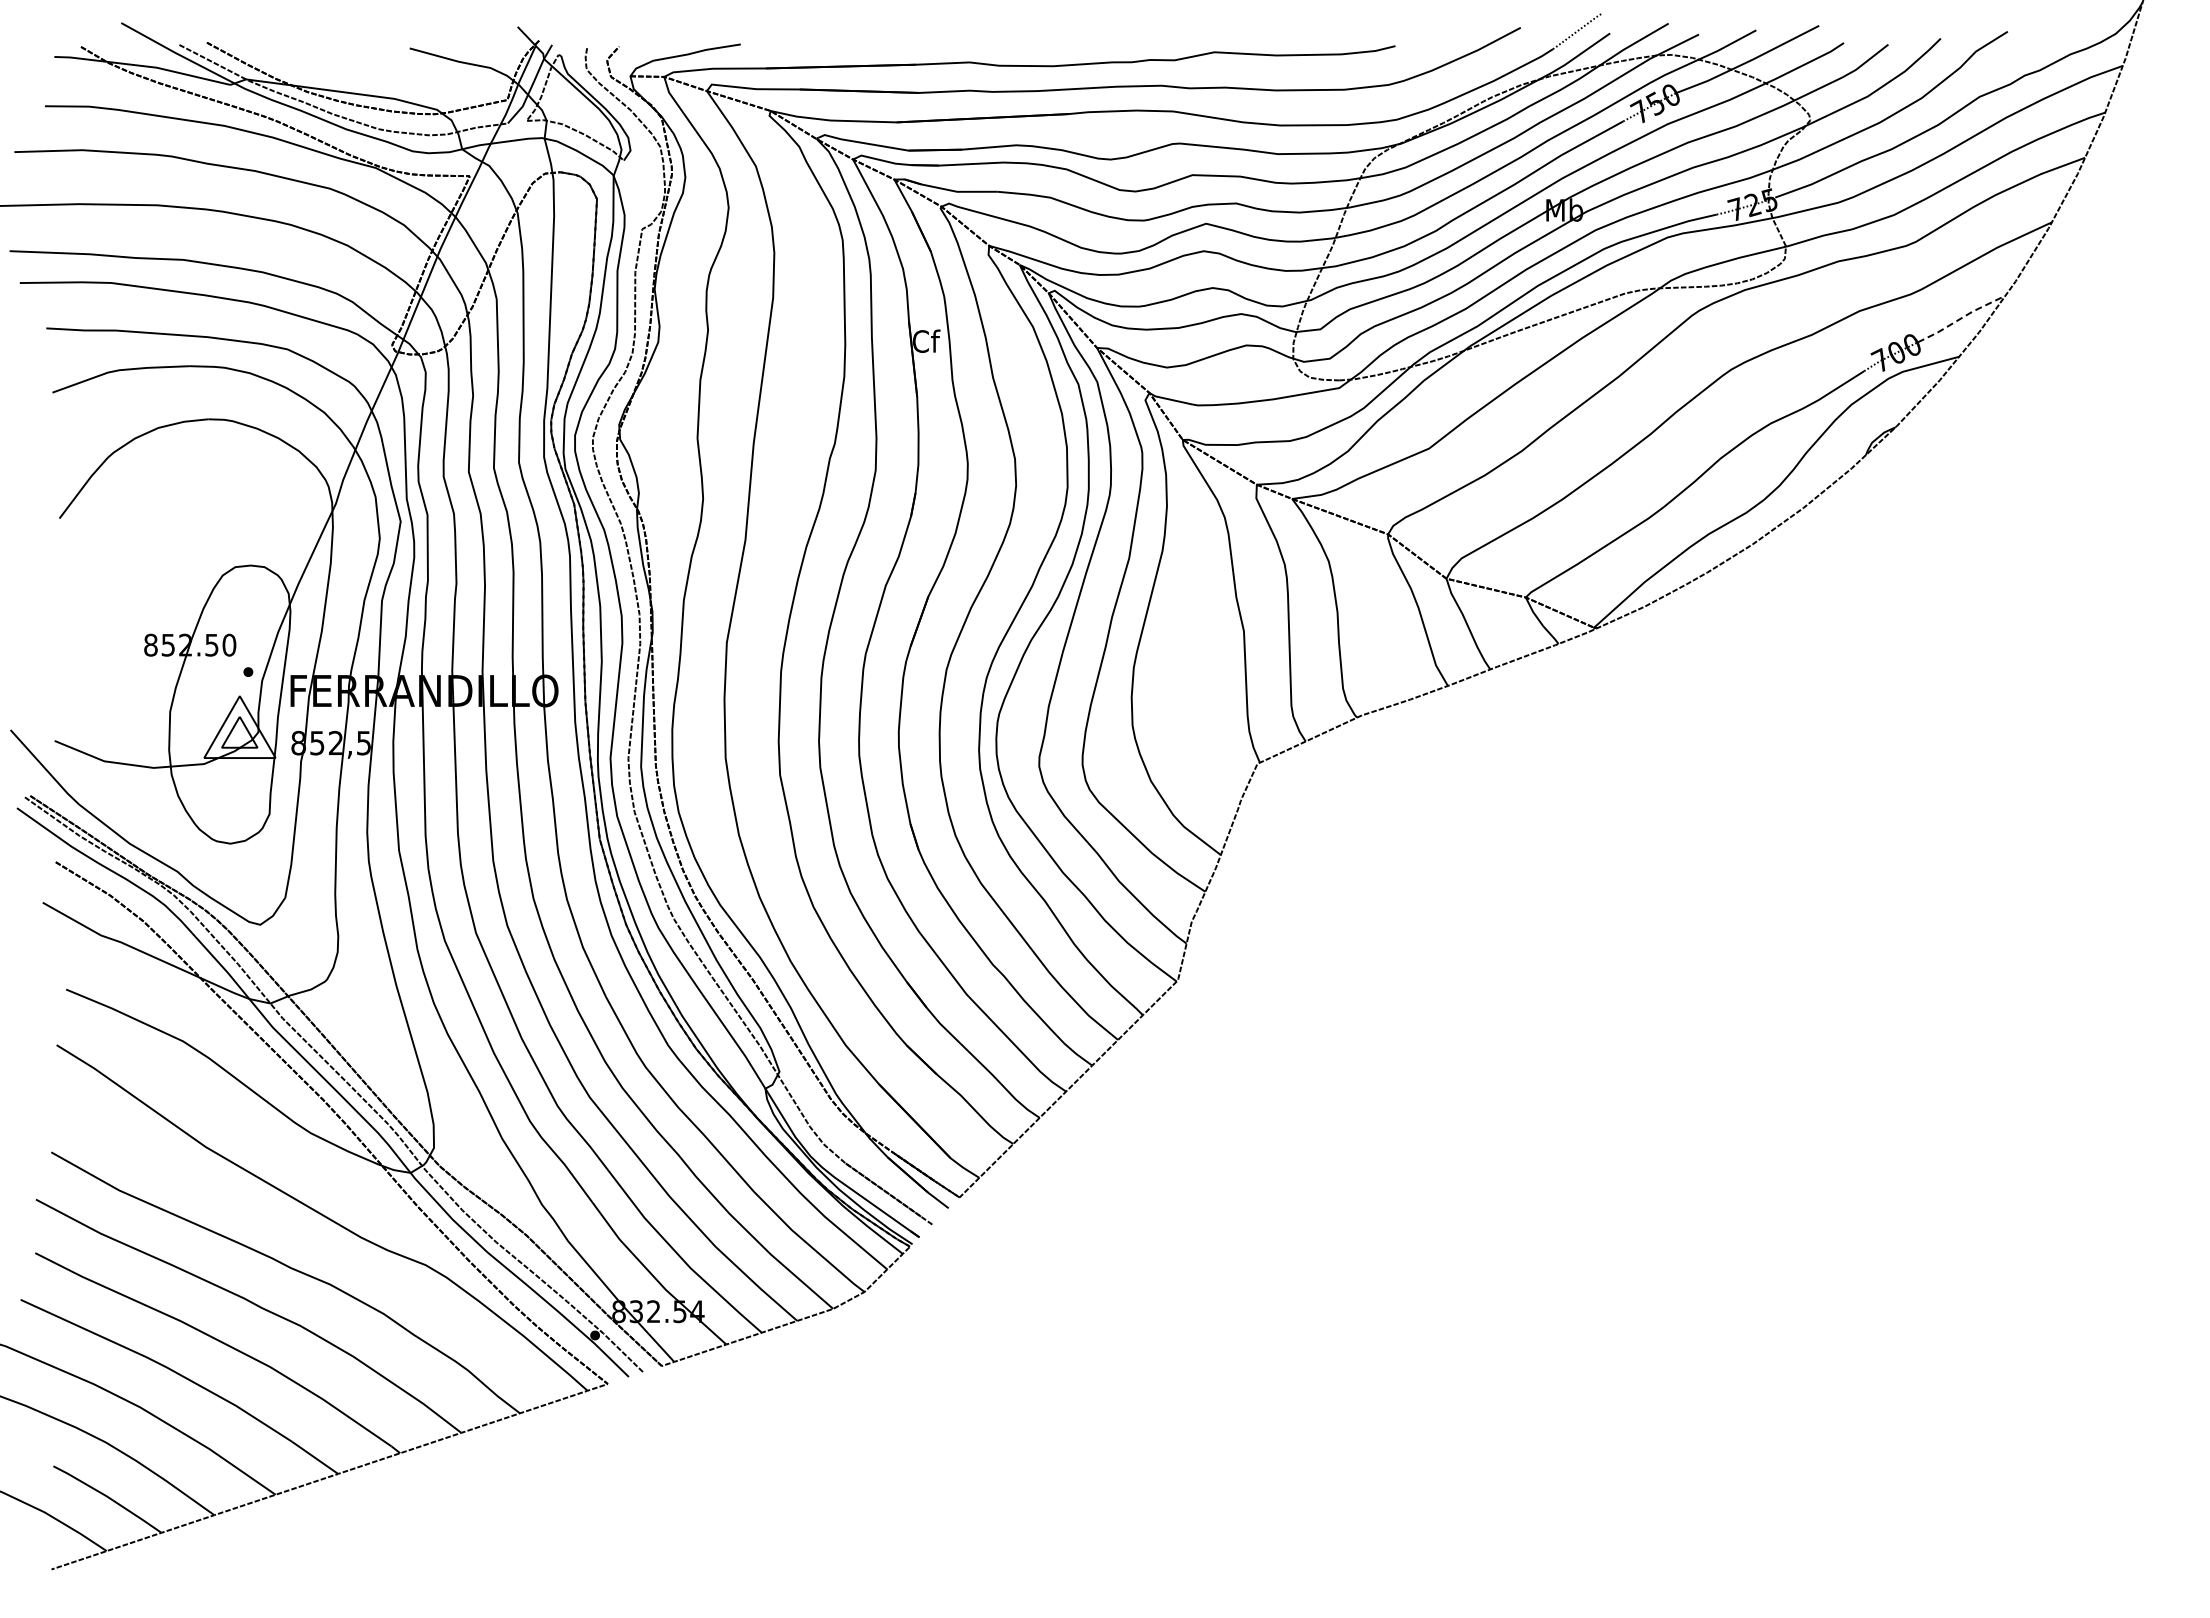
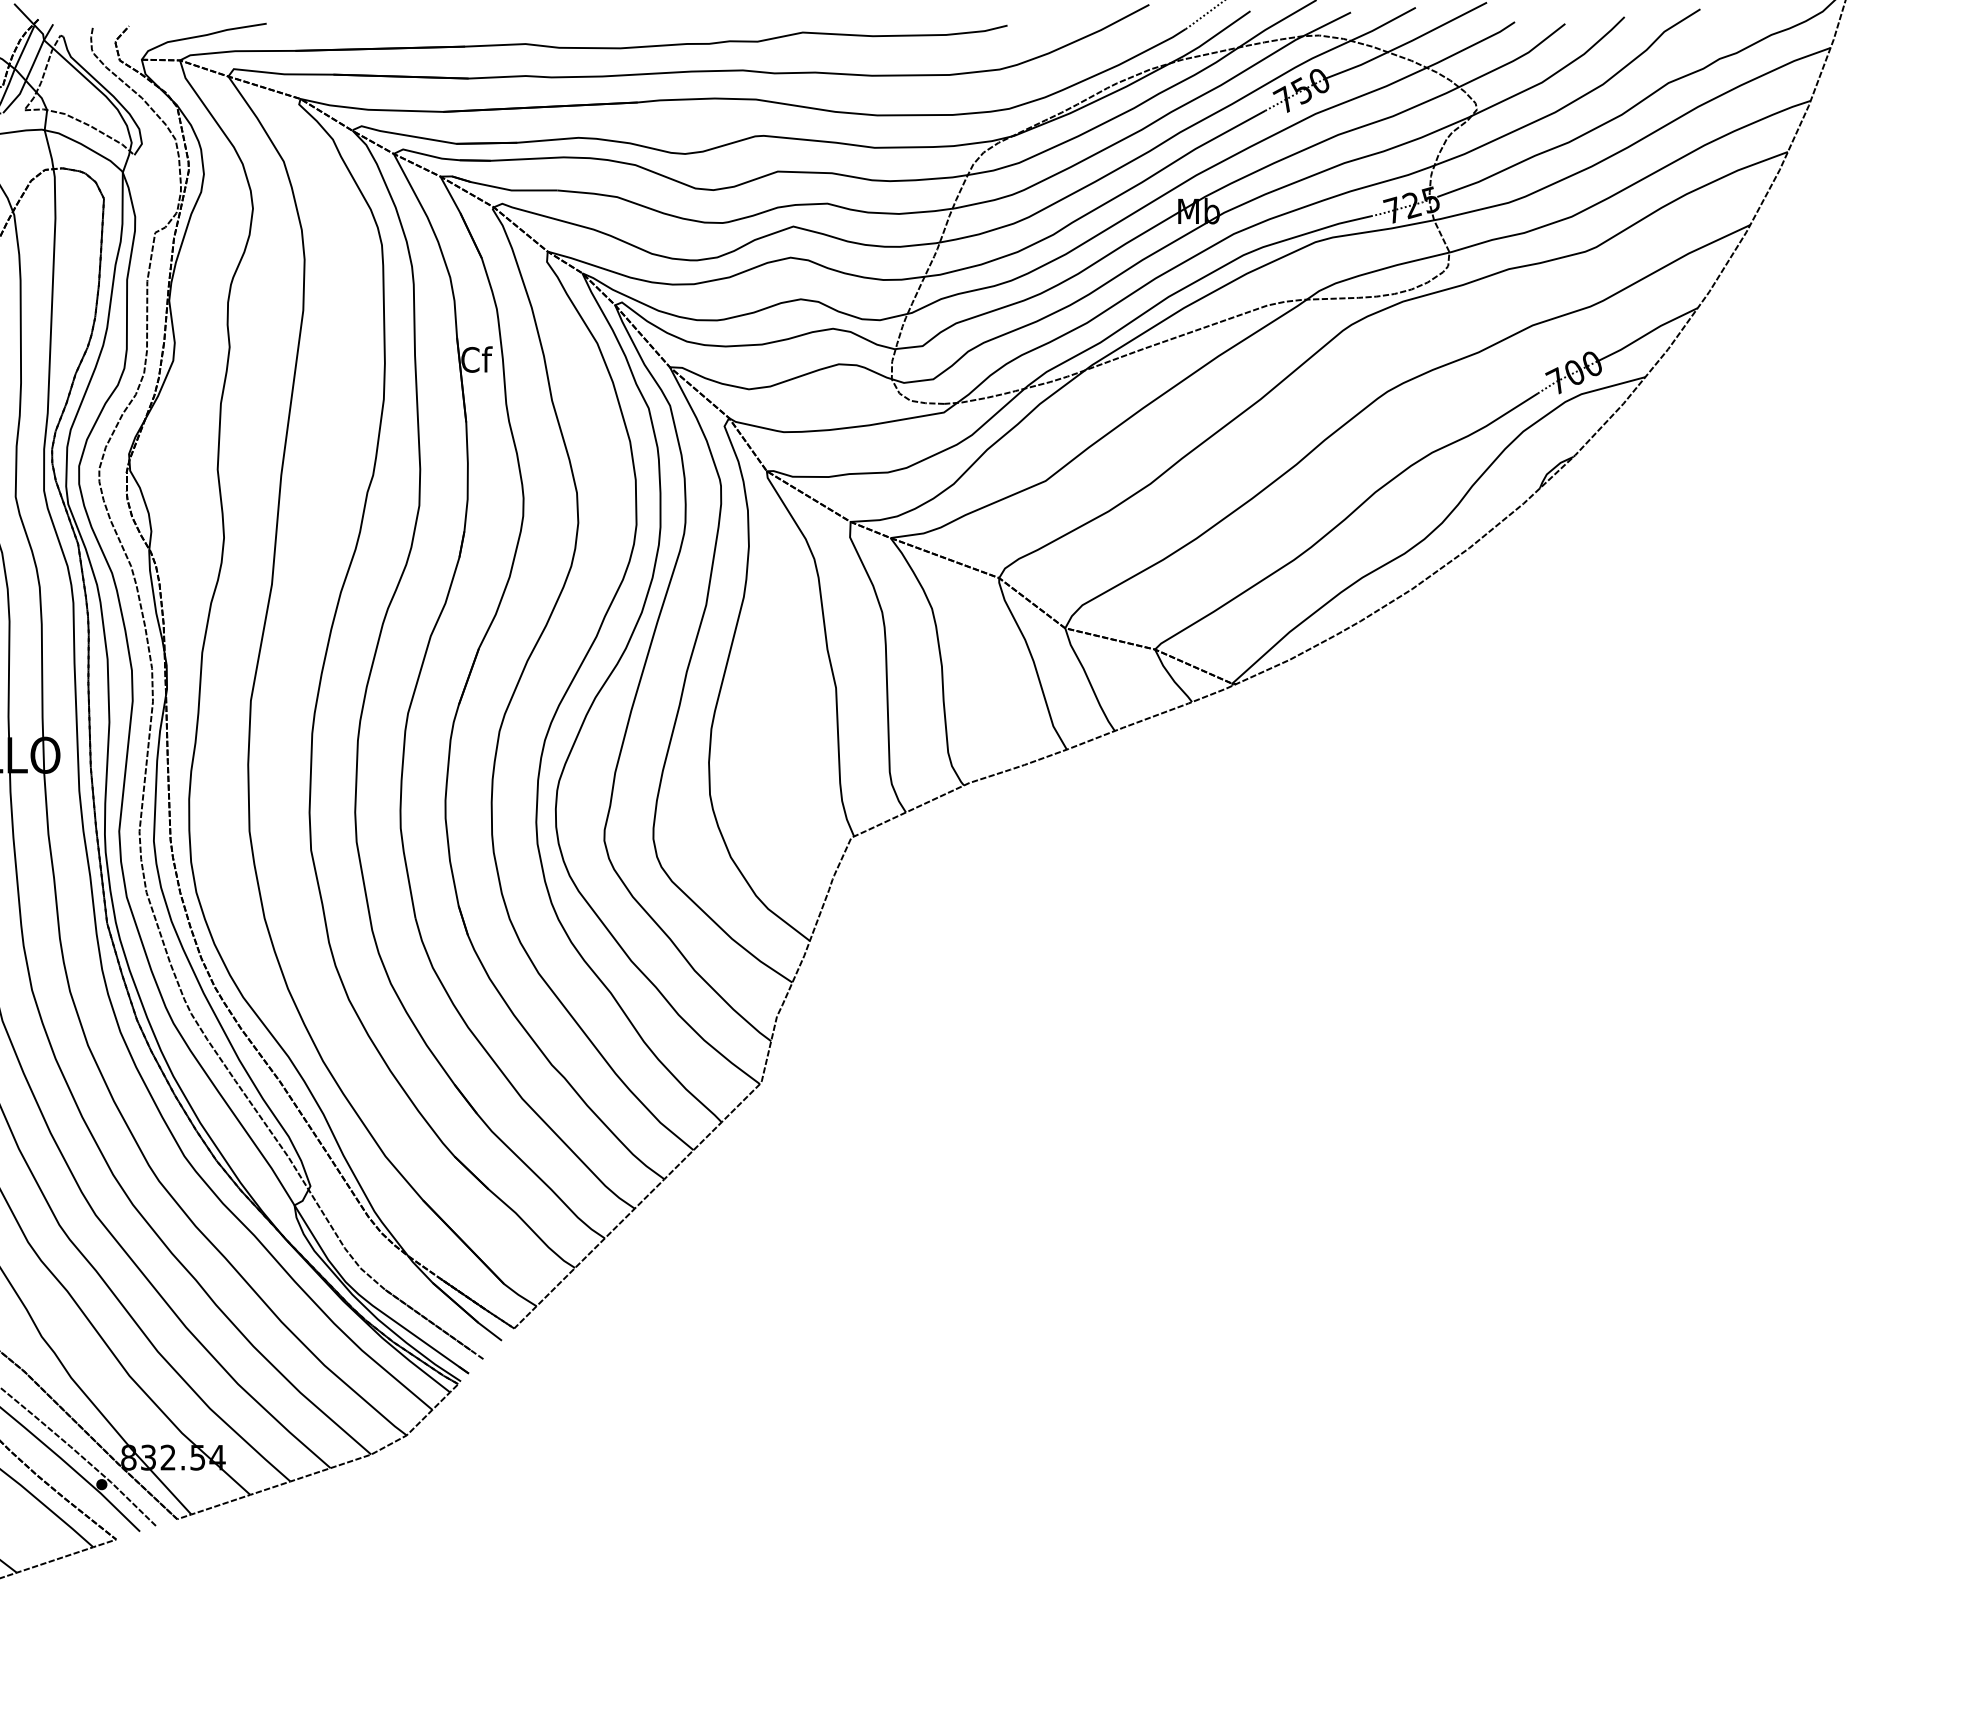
line: (1961, 318) -> (1648, 333), dashed -> solid

